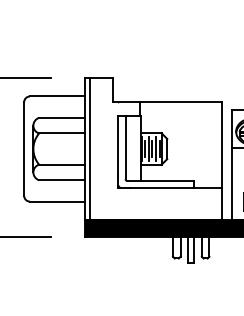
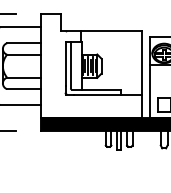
line: (89, 148) -> (44, 65), removed

